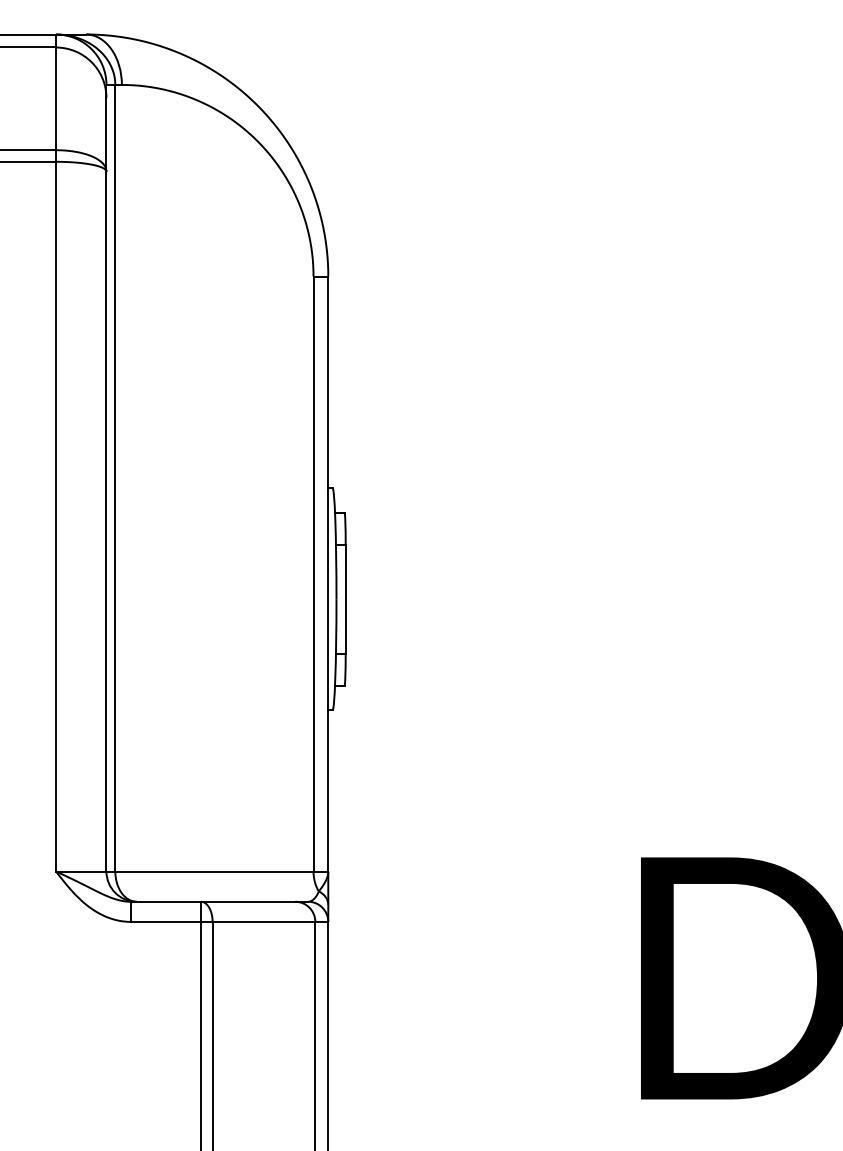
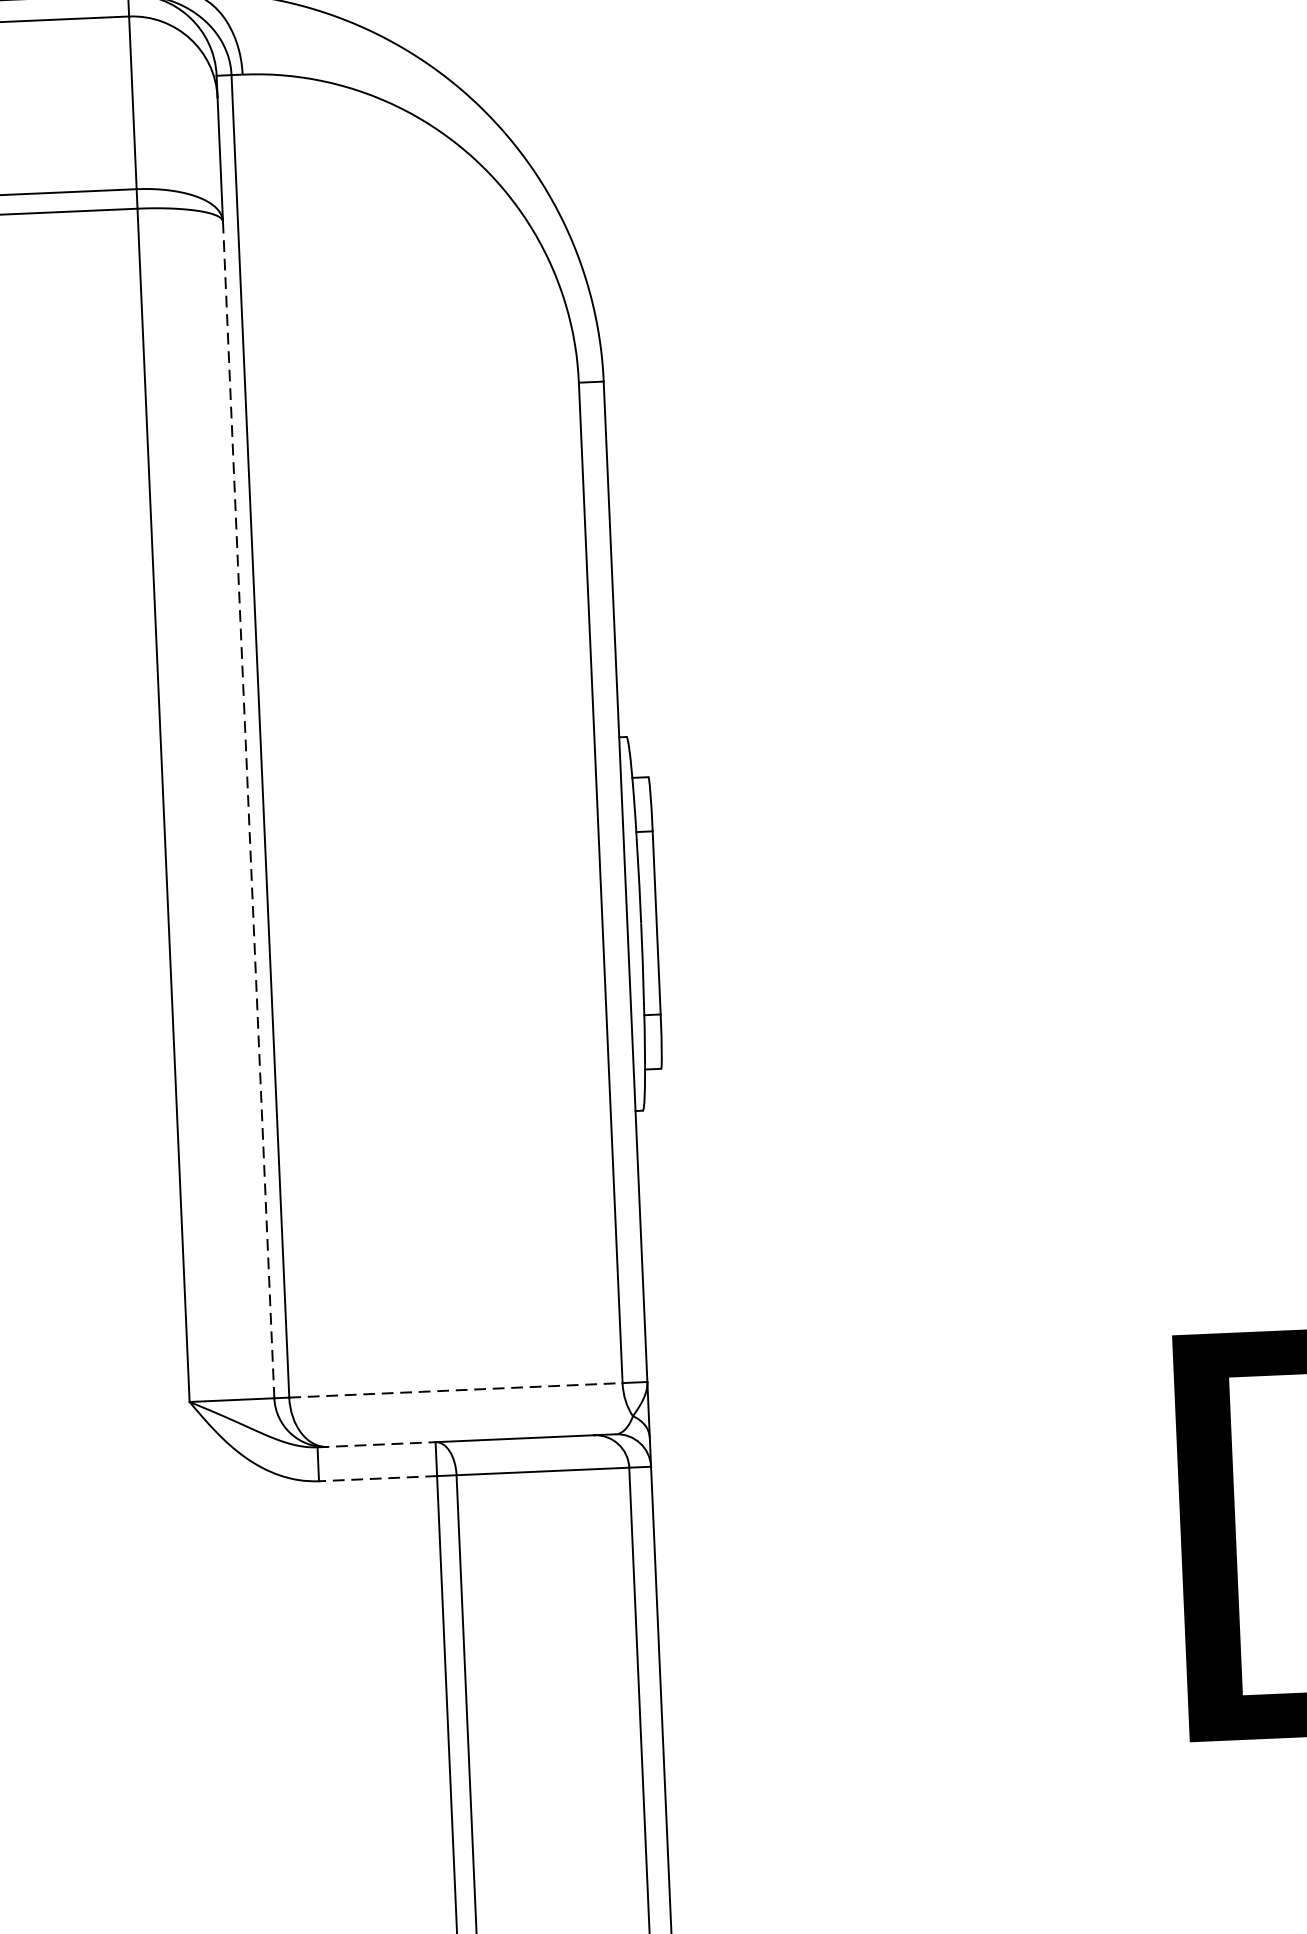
line: (106, 521) -> (248, 809), solid -> dashed
line: (214, 871) -> (456, 1390), solid -> dashed
line: (166, 901) -> (377, 1444), solid -> dashed
line: (165, 921) -> (377, 1478), solid -> dashed

